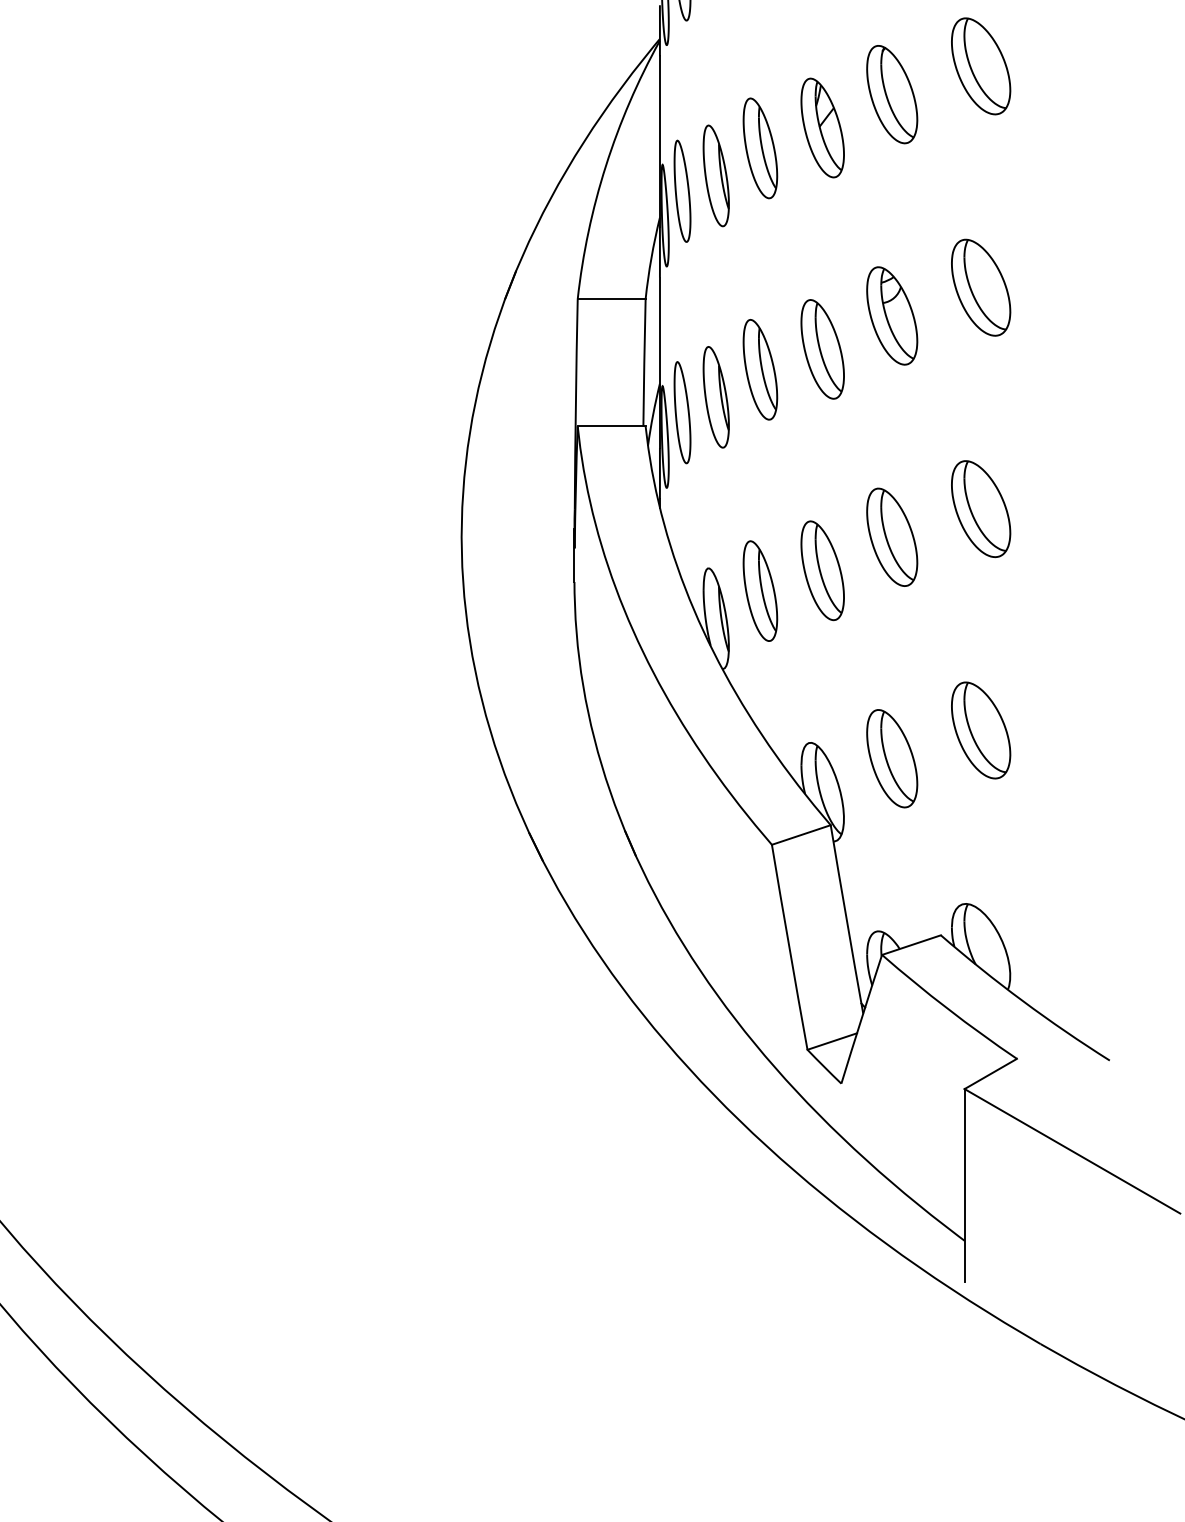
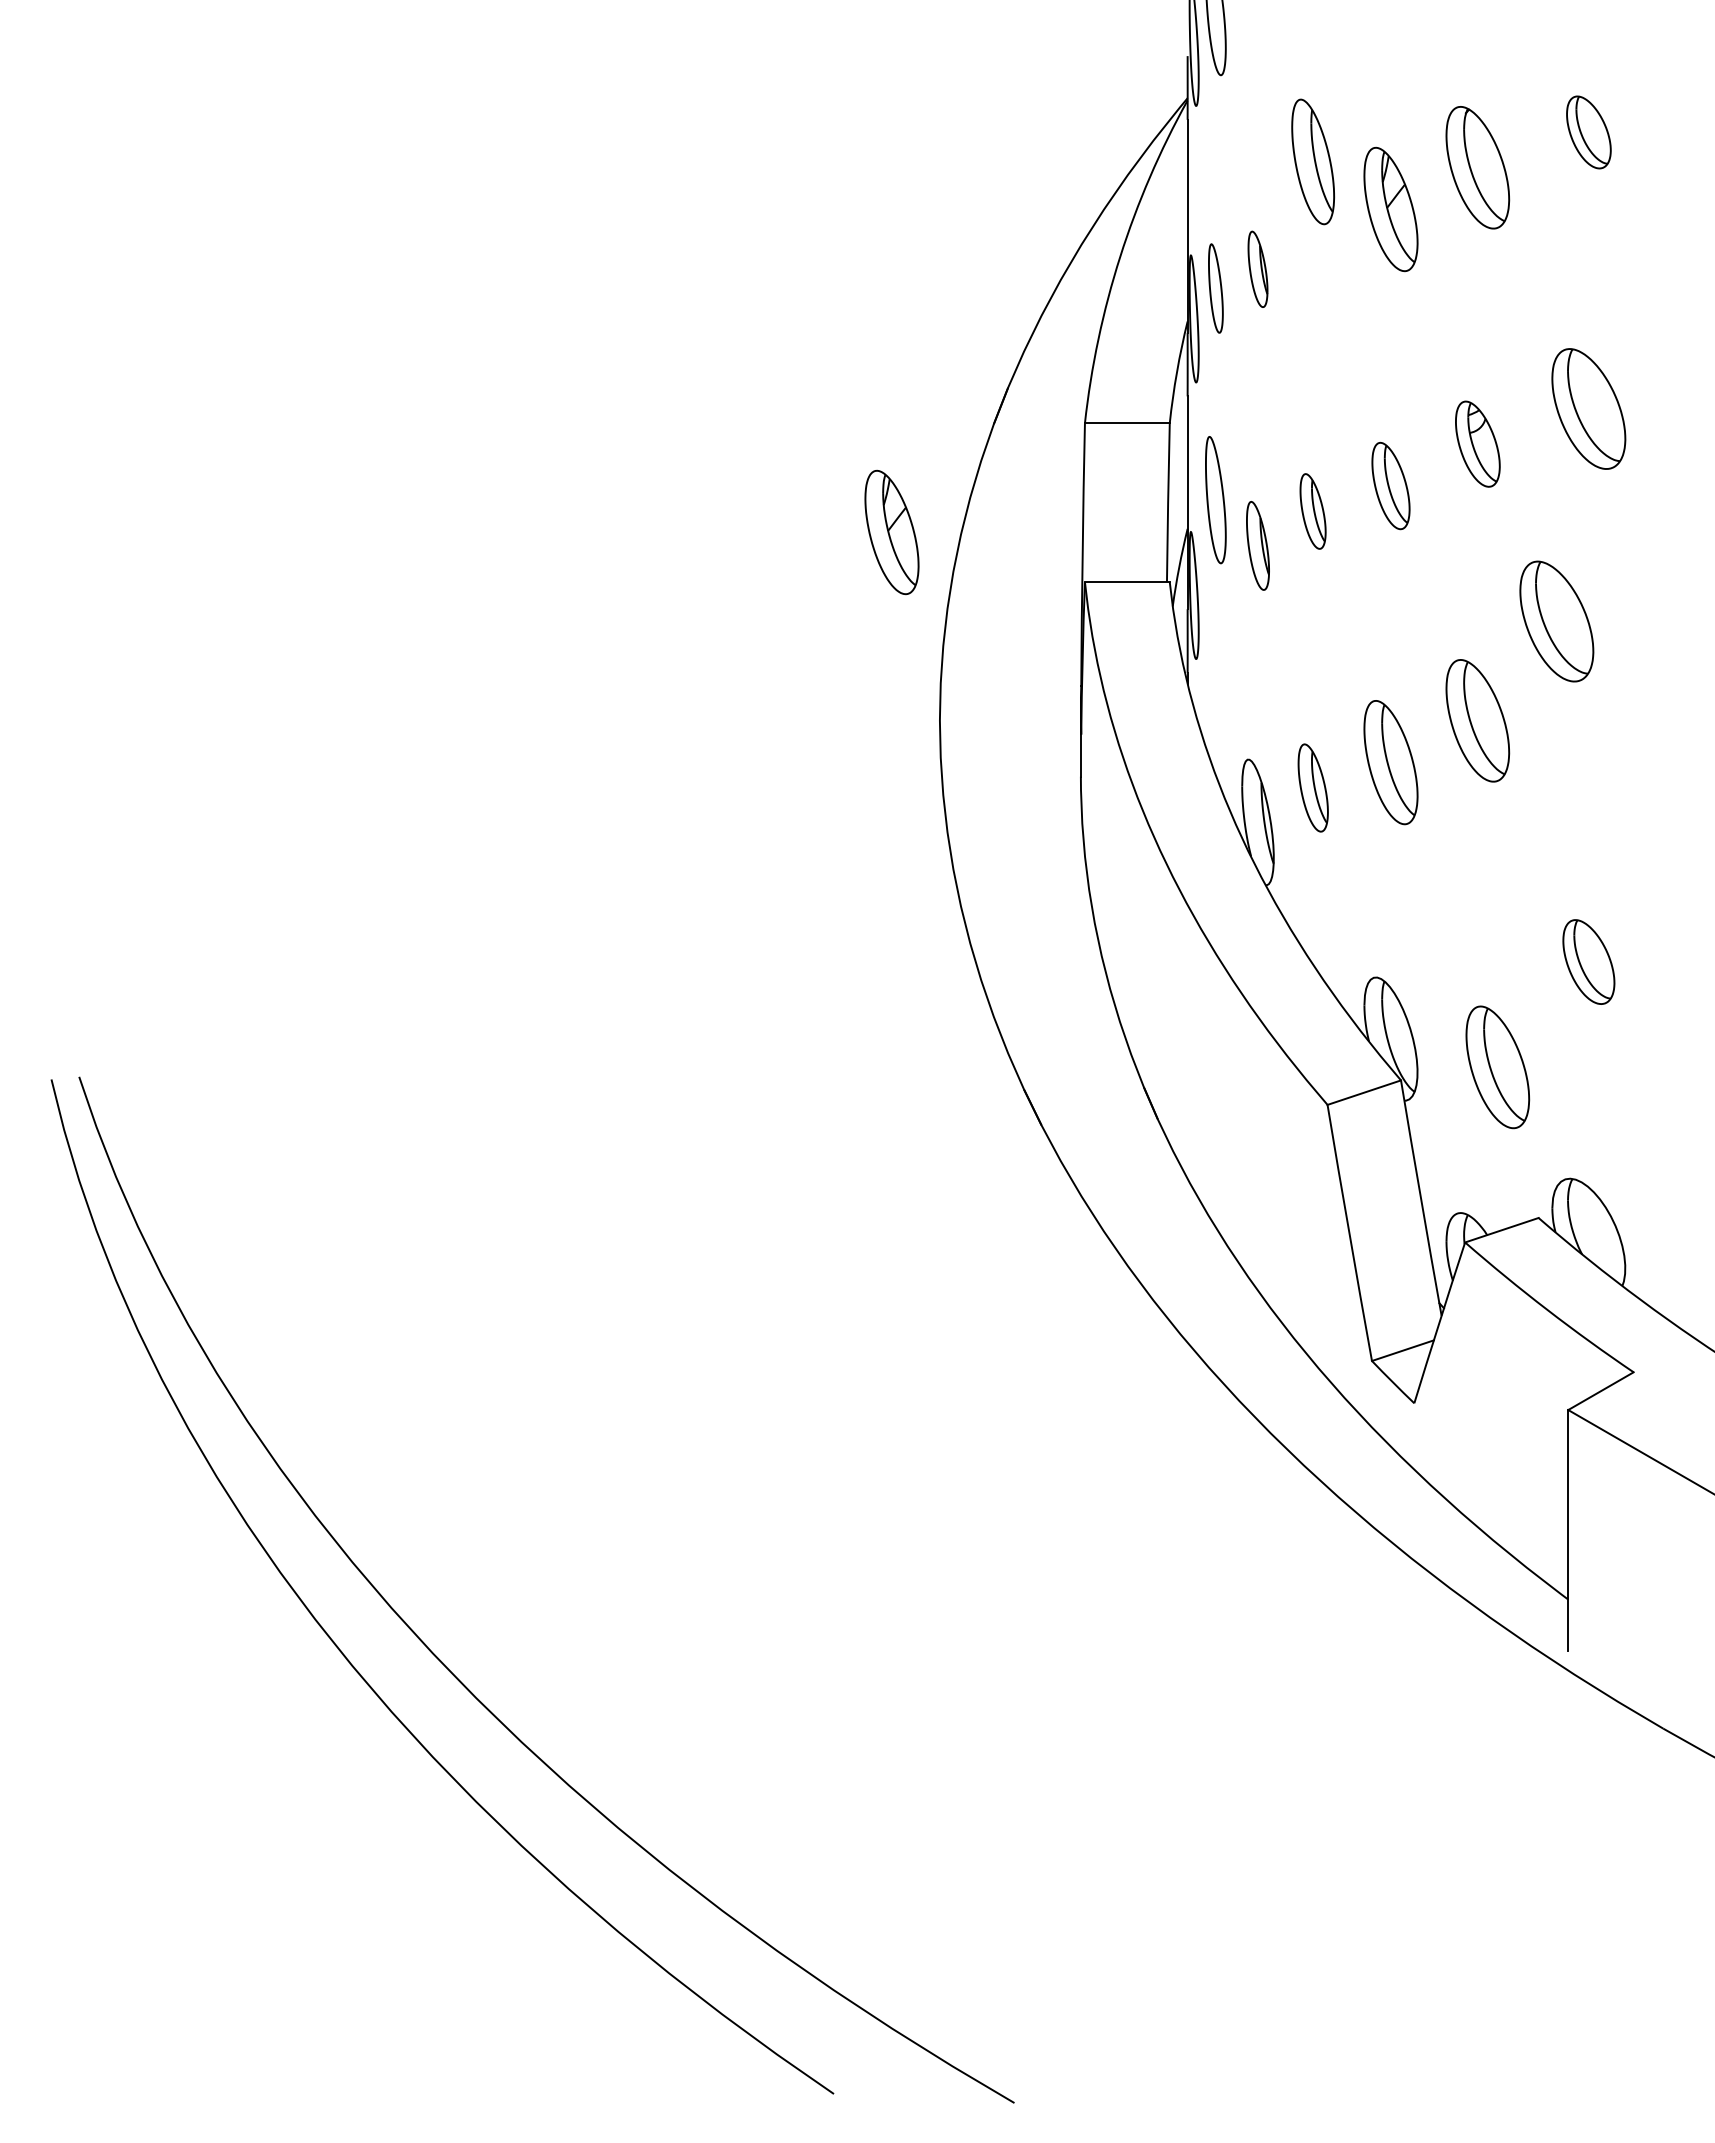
part: (980, 66) -> (1588, 132), size x0.6
part: (760, 148) -> (1313, 161), moved
part: (715, 176) -> (1257, 269), size x0.6
part: (682, 191) -> (1215, 288), size x0.7
part: (891, 315) -> (1477, 443), size x0.7
part: (822, 348) -> (1390, 485), size x0.7
part: (759, 369) -> (1312, 511), size x0.6
part: (422, 386) -> (891, 532), added
part: (715, 397) -> (1257, 545), size x0.7
part: (682, 413) -> (1215, 500), moved
part: (980, 509) -> (1556, 621), moved
part: (760, 590) -> (1313, 787), size x0.7
part: (980, 730) -> (1588, 961), size x0.7
part: (891, 758) -> (1497, 1067), moved

